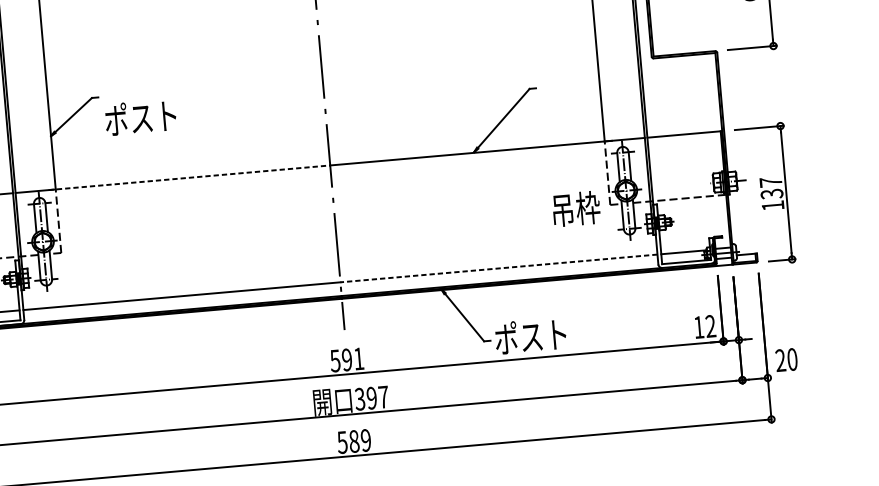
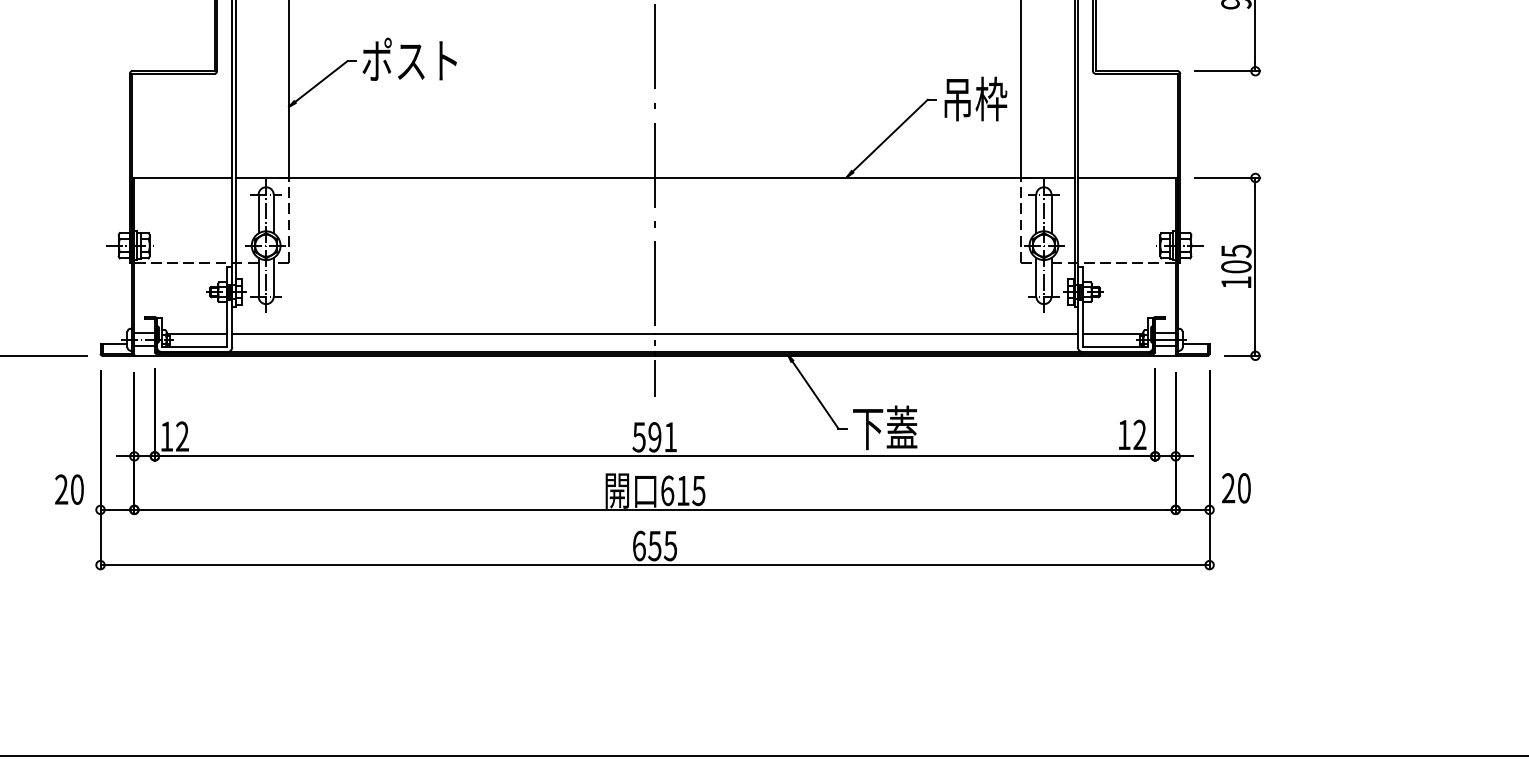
text: (140, 116) -> (409, 58), moved
line: (189, 177) -> (467, 177), dashed -> solid
text: (771, 187) -> (1236, 258), 137 -> 105
text: (576, 208) -> (975, 98), moved
line: (498, 268) -> (865, 333), dashed -> solid
text: (530, 336) -> (900, 427), ポスト -> 下蓋
text: (371, 398) -> (682, 490), 397 -> 615
text: (353, 441) -> (654, 545), 589 -> 655

